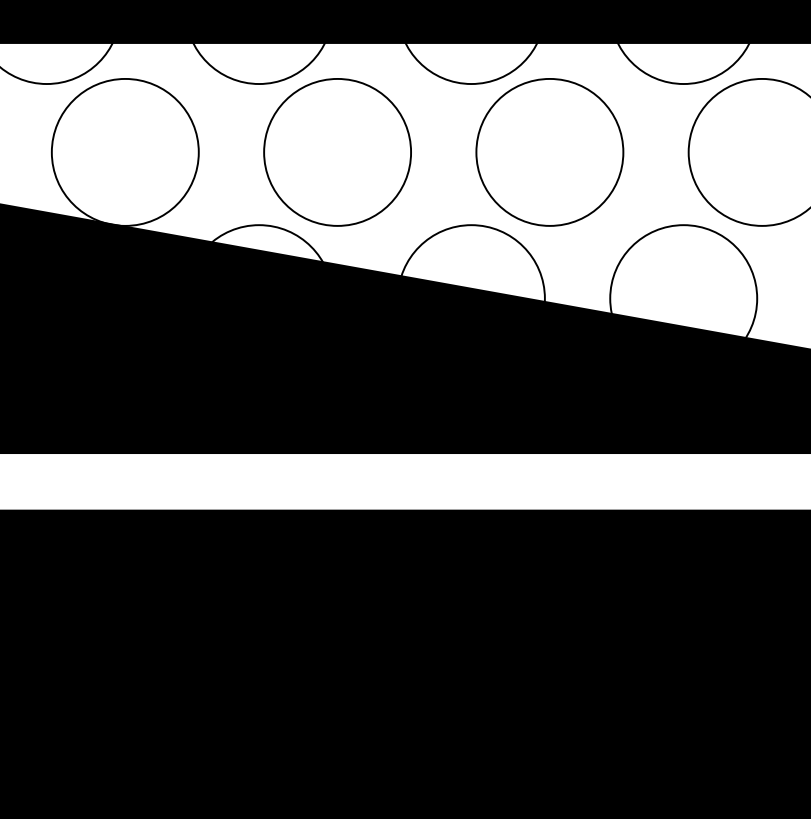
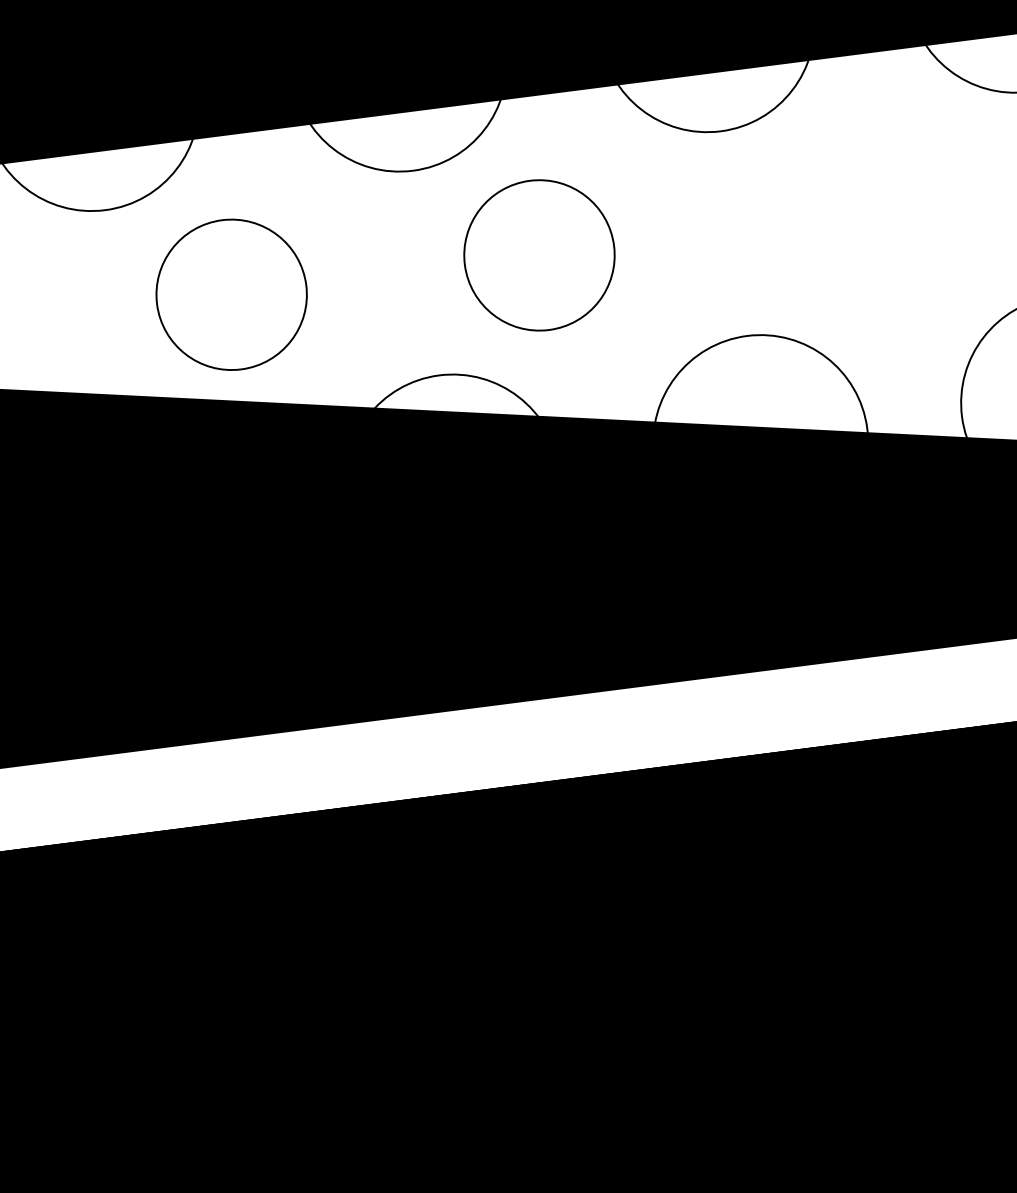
circle: (124, 151) -> (230, 293), size x0.7
circle: (337, 152) -> (539, 255), size x0.7
circle: (549, 152) -> (846, 216), removed

